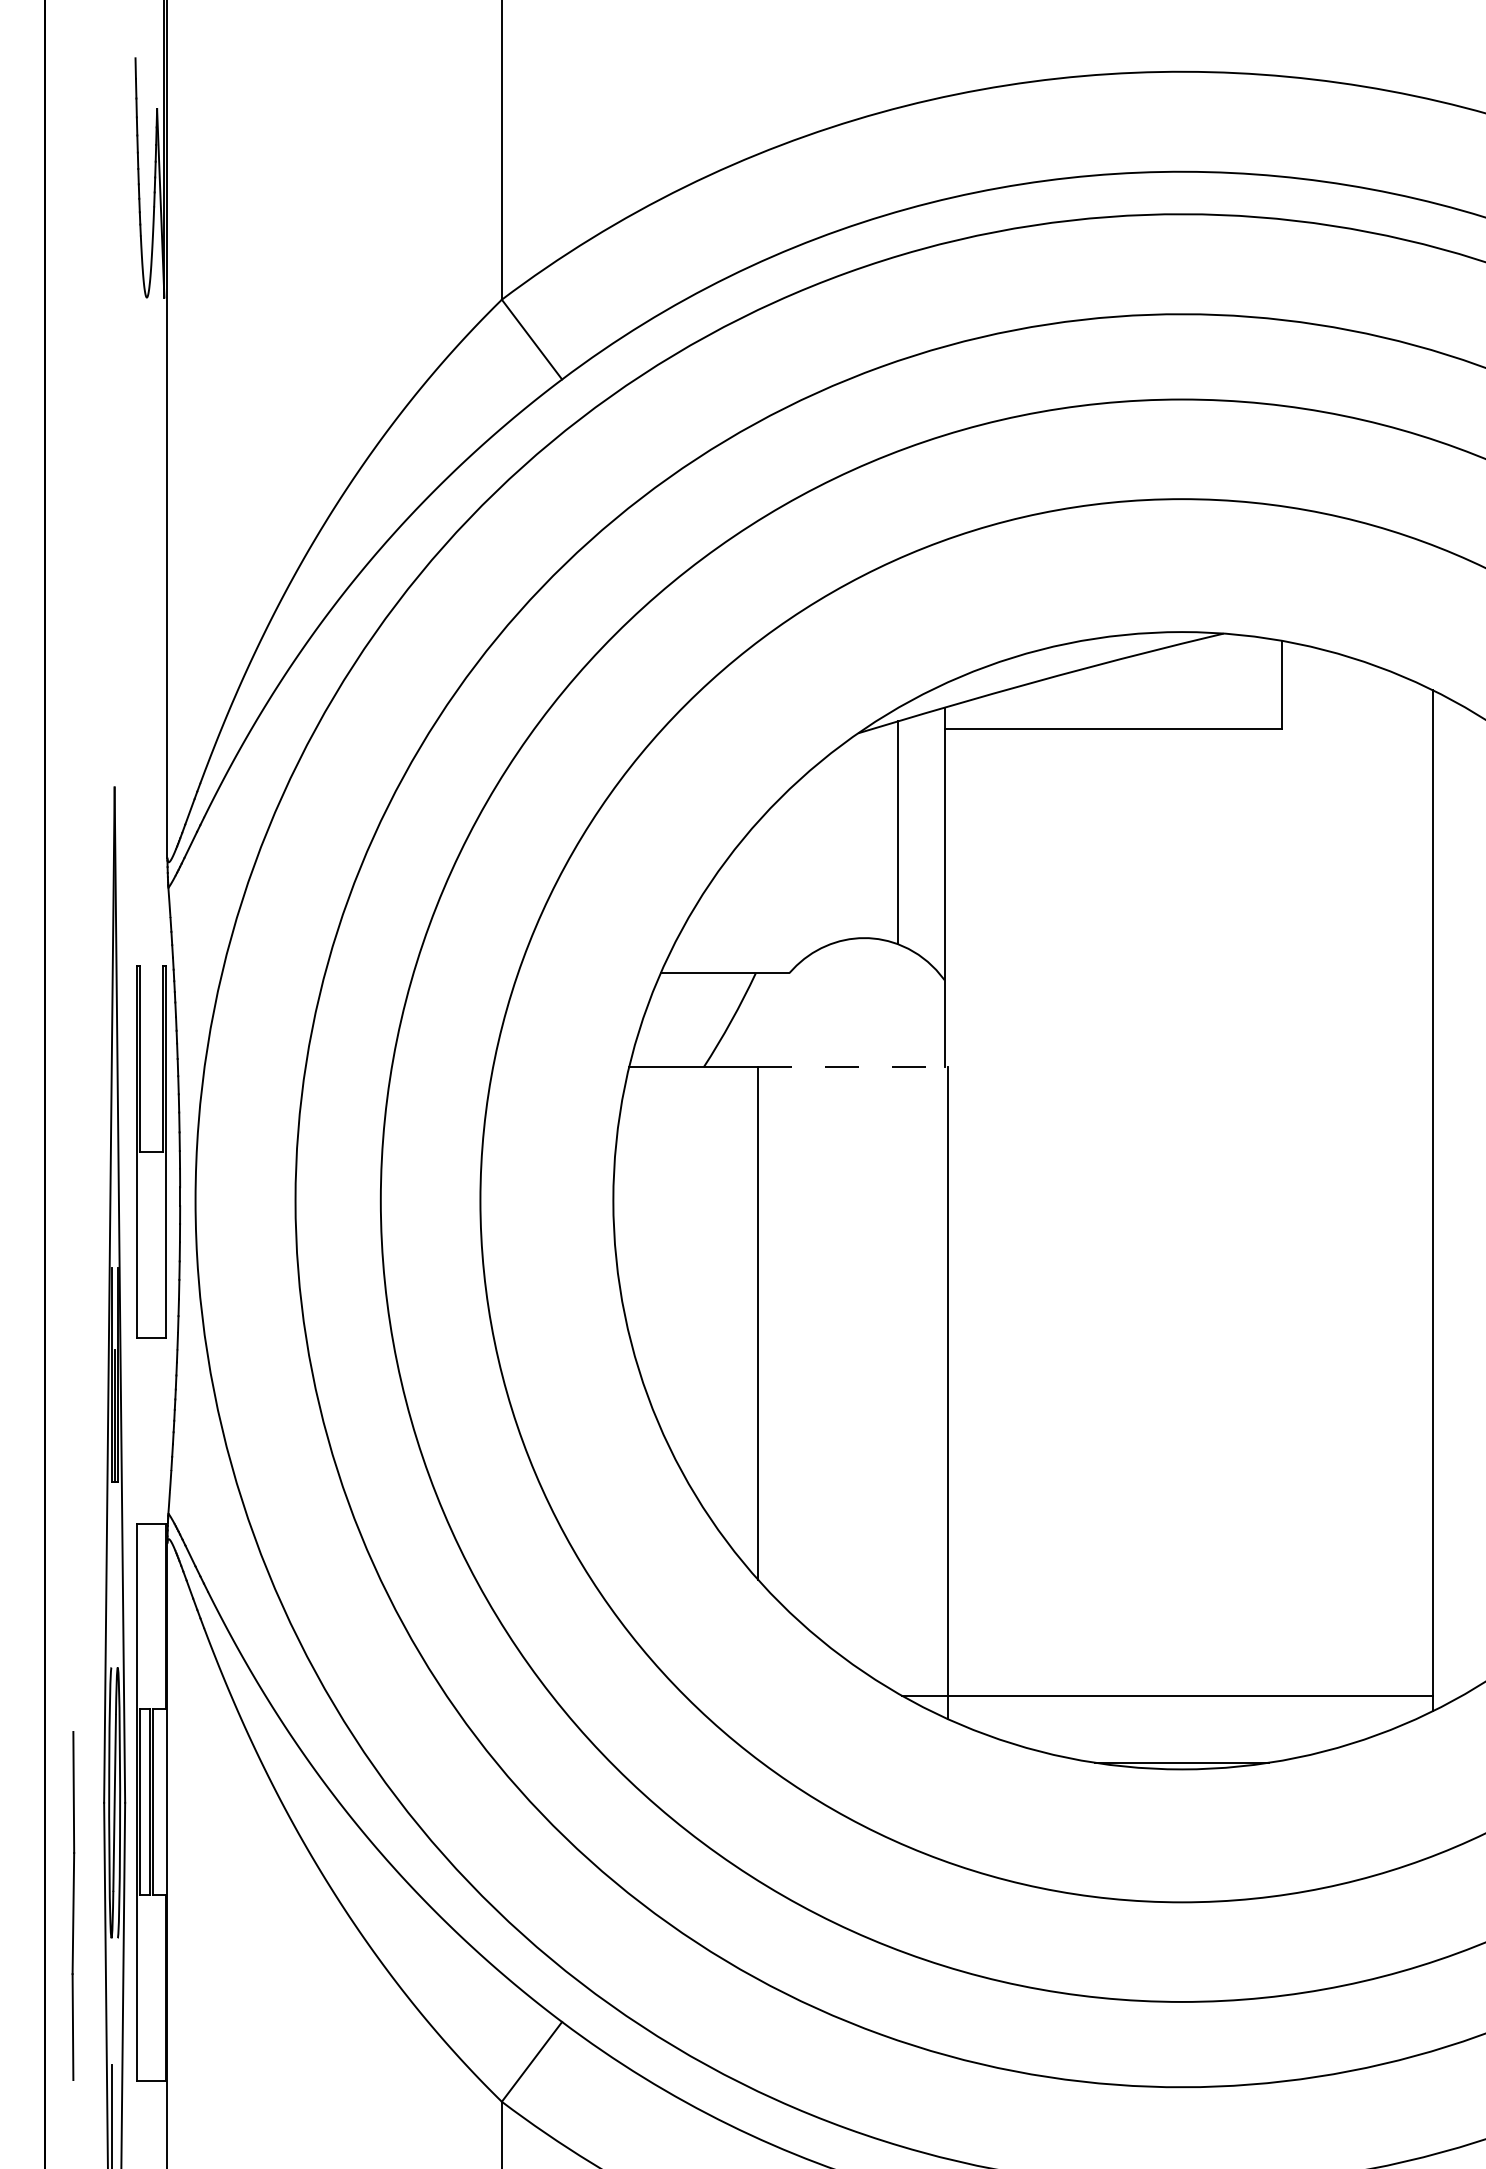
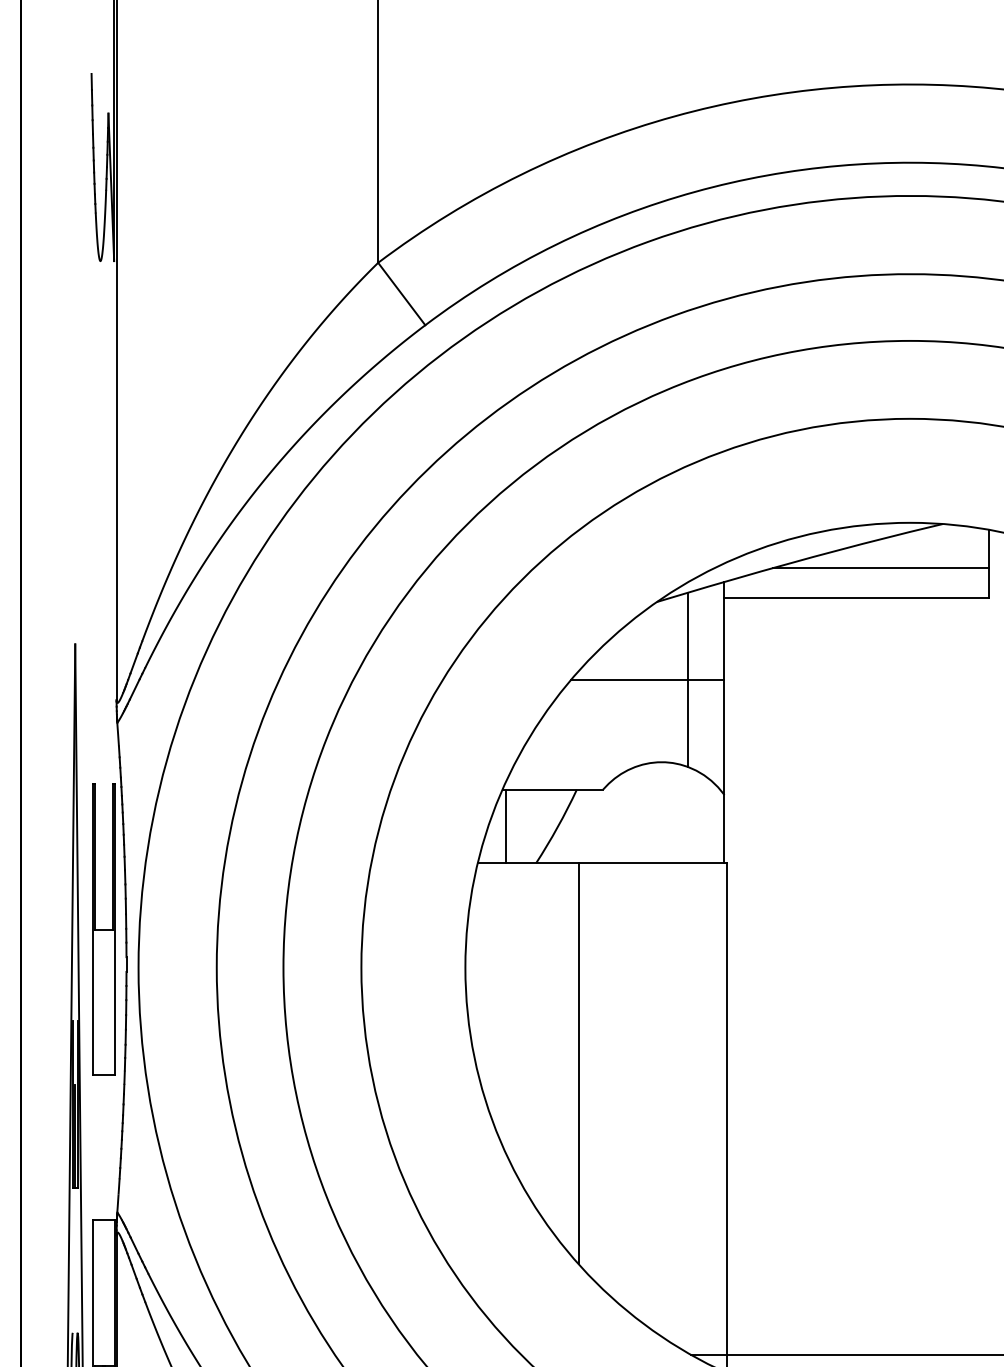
line: (1144, 690) -> (880, 568), added
line: (846, 832) -> (647, 679), added
line: (664, 1019) -> (505, 825), added
line: (853, 1066) -> (653, 862), dashed -> solid

